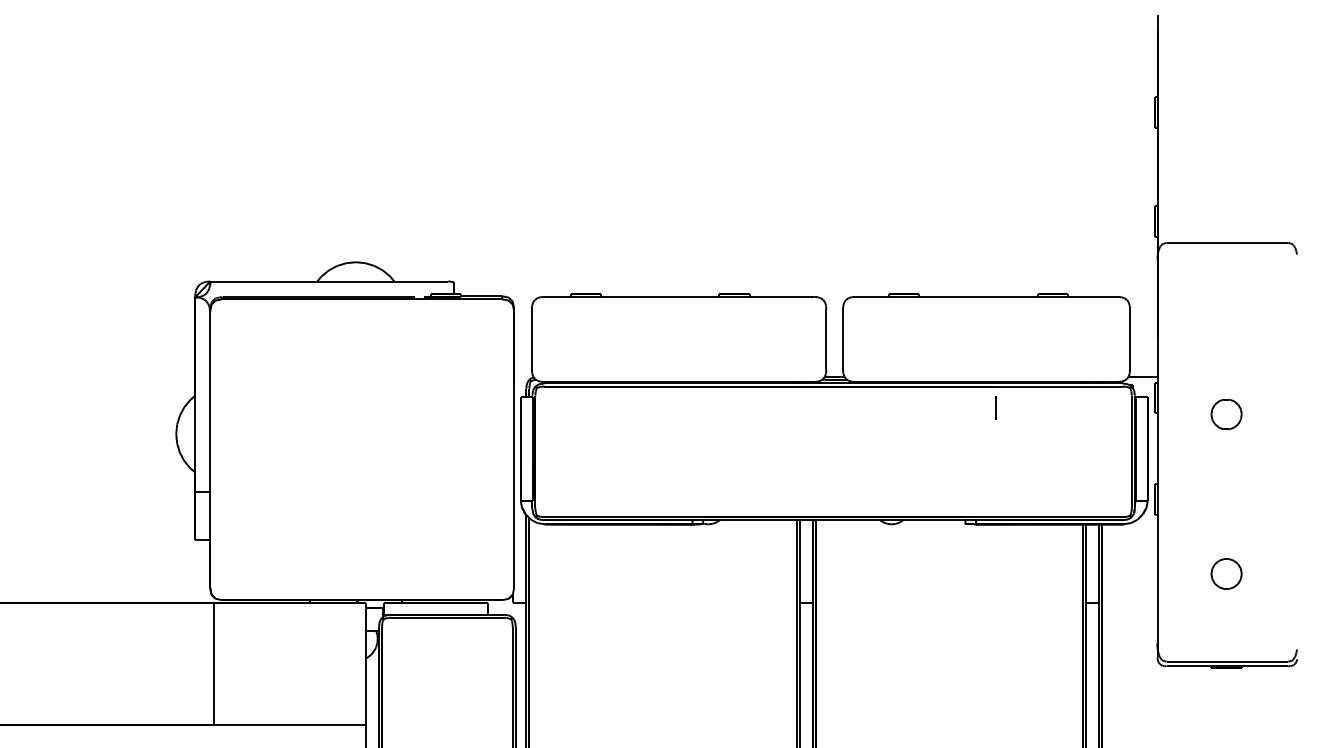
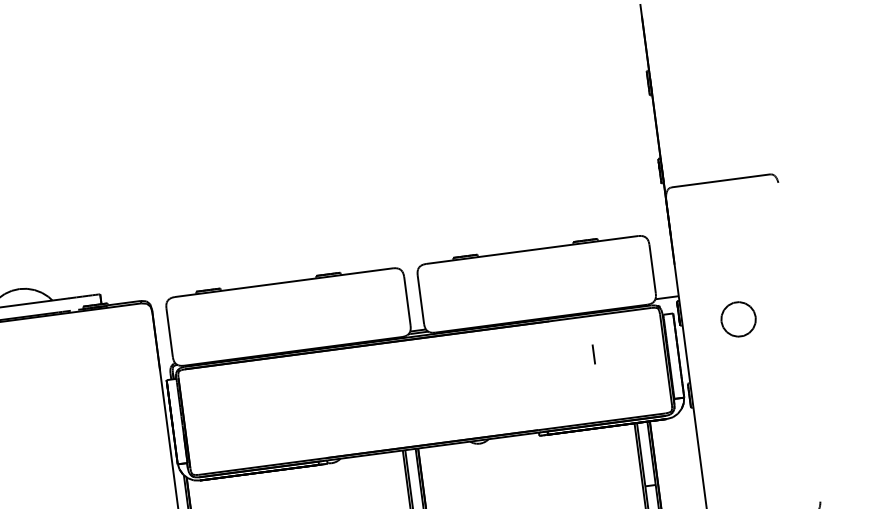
line: (995, 407) -> (593, 354), moved
part: (1226, 414) -> (738, 319), size x1.4
part: (1226, 573) -> (755, 447), removed

